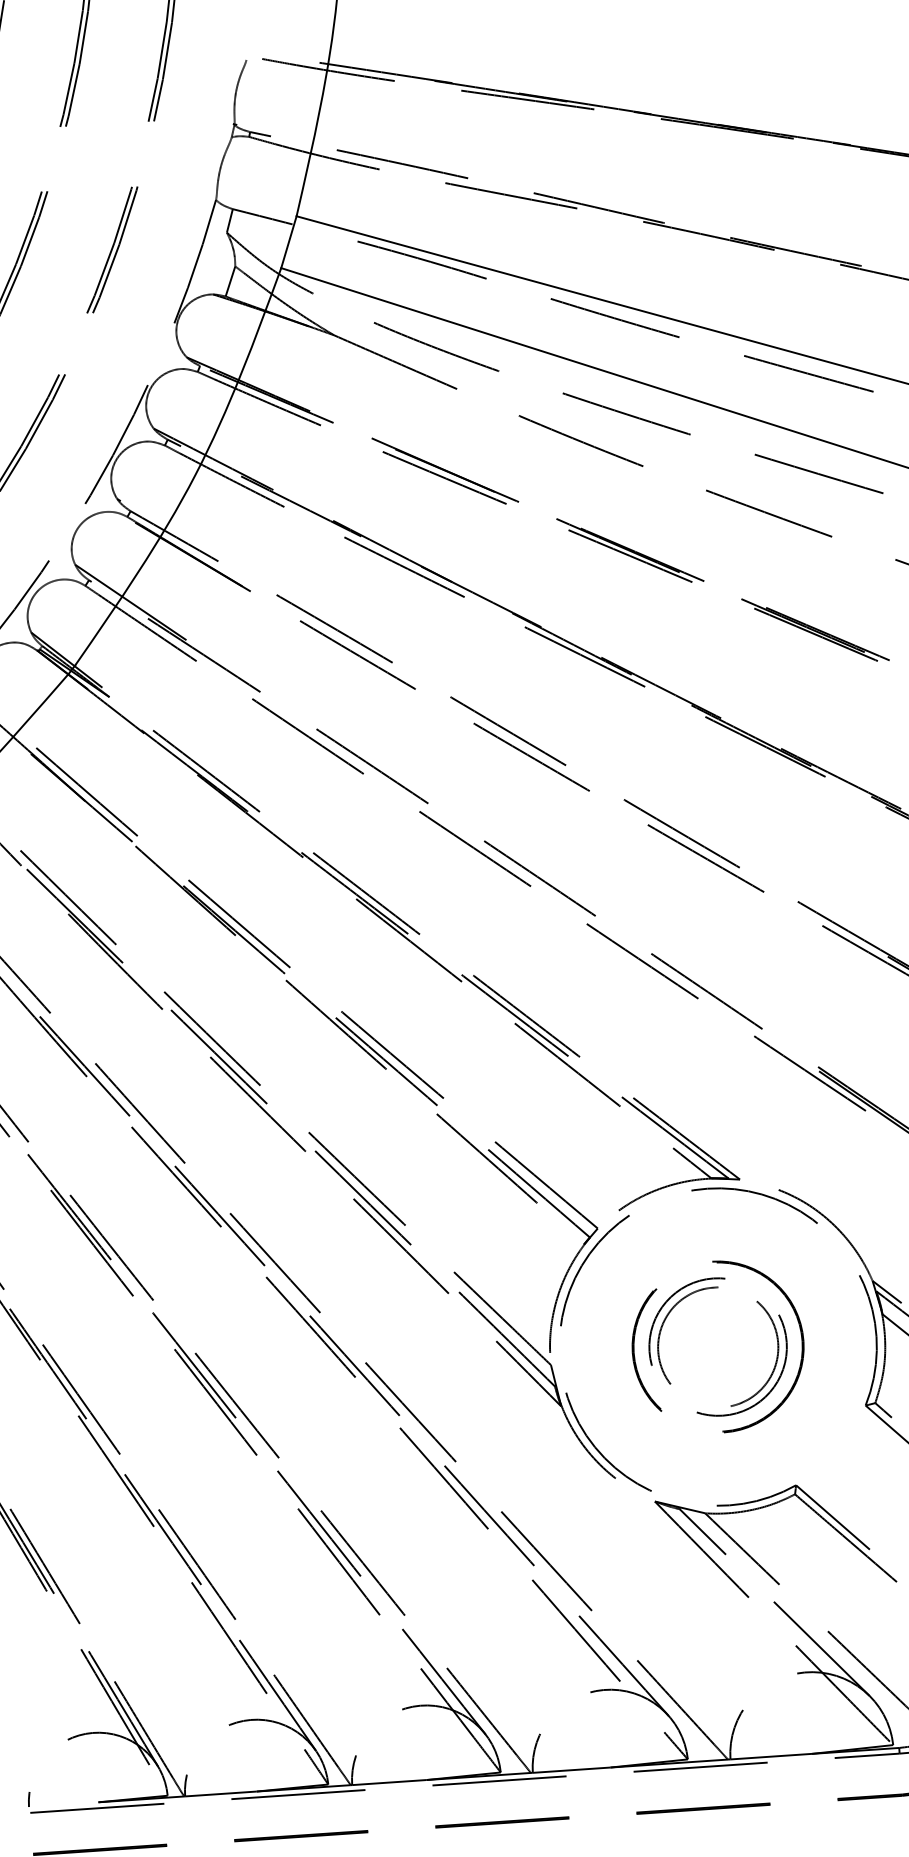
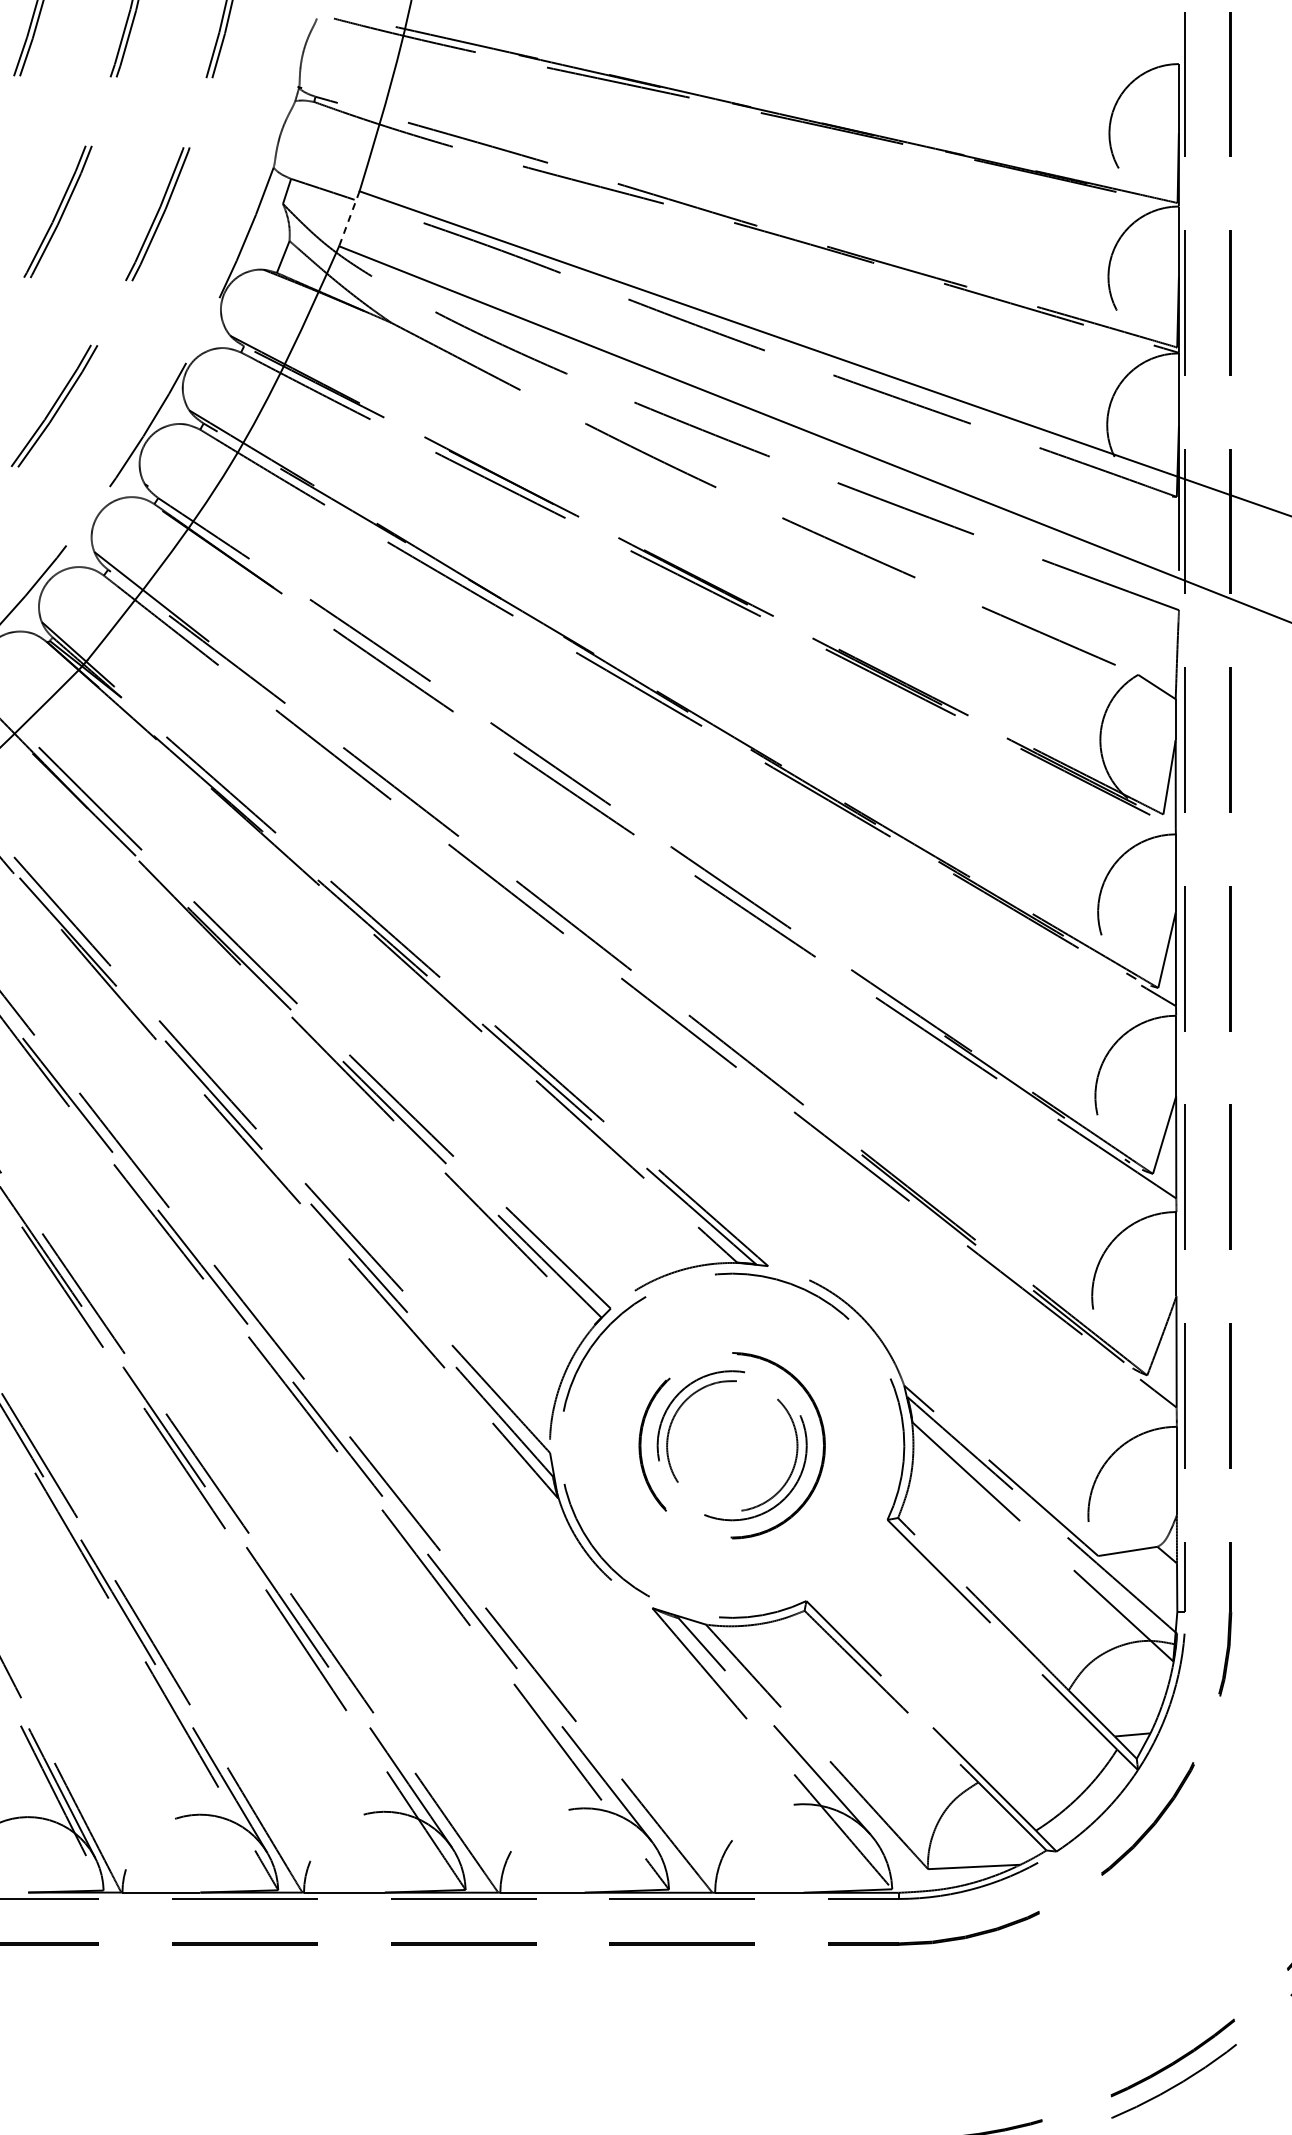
line: (289, 242) -> (349, 219), solid -> dashed

